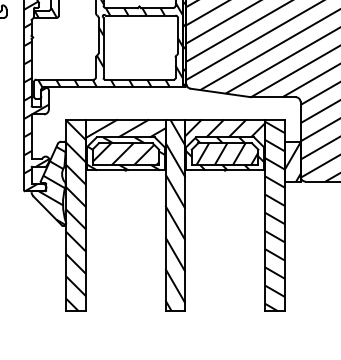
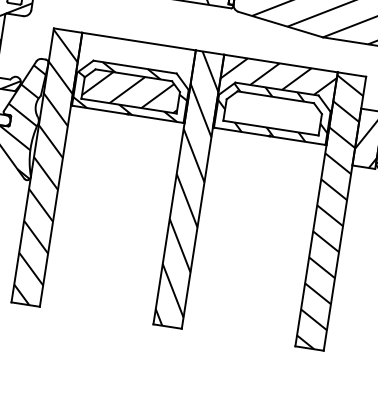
hatch: (125, 142) -> (133, 74), removed
hatch: (227, 153) -> (276, 112), removed

